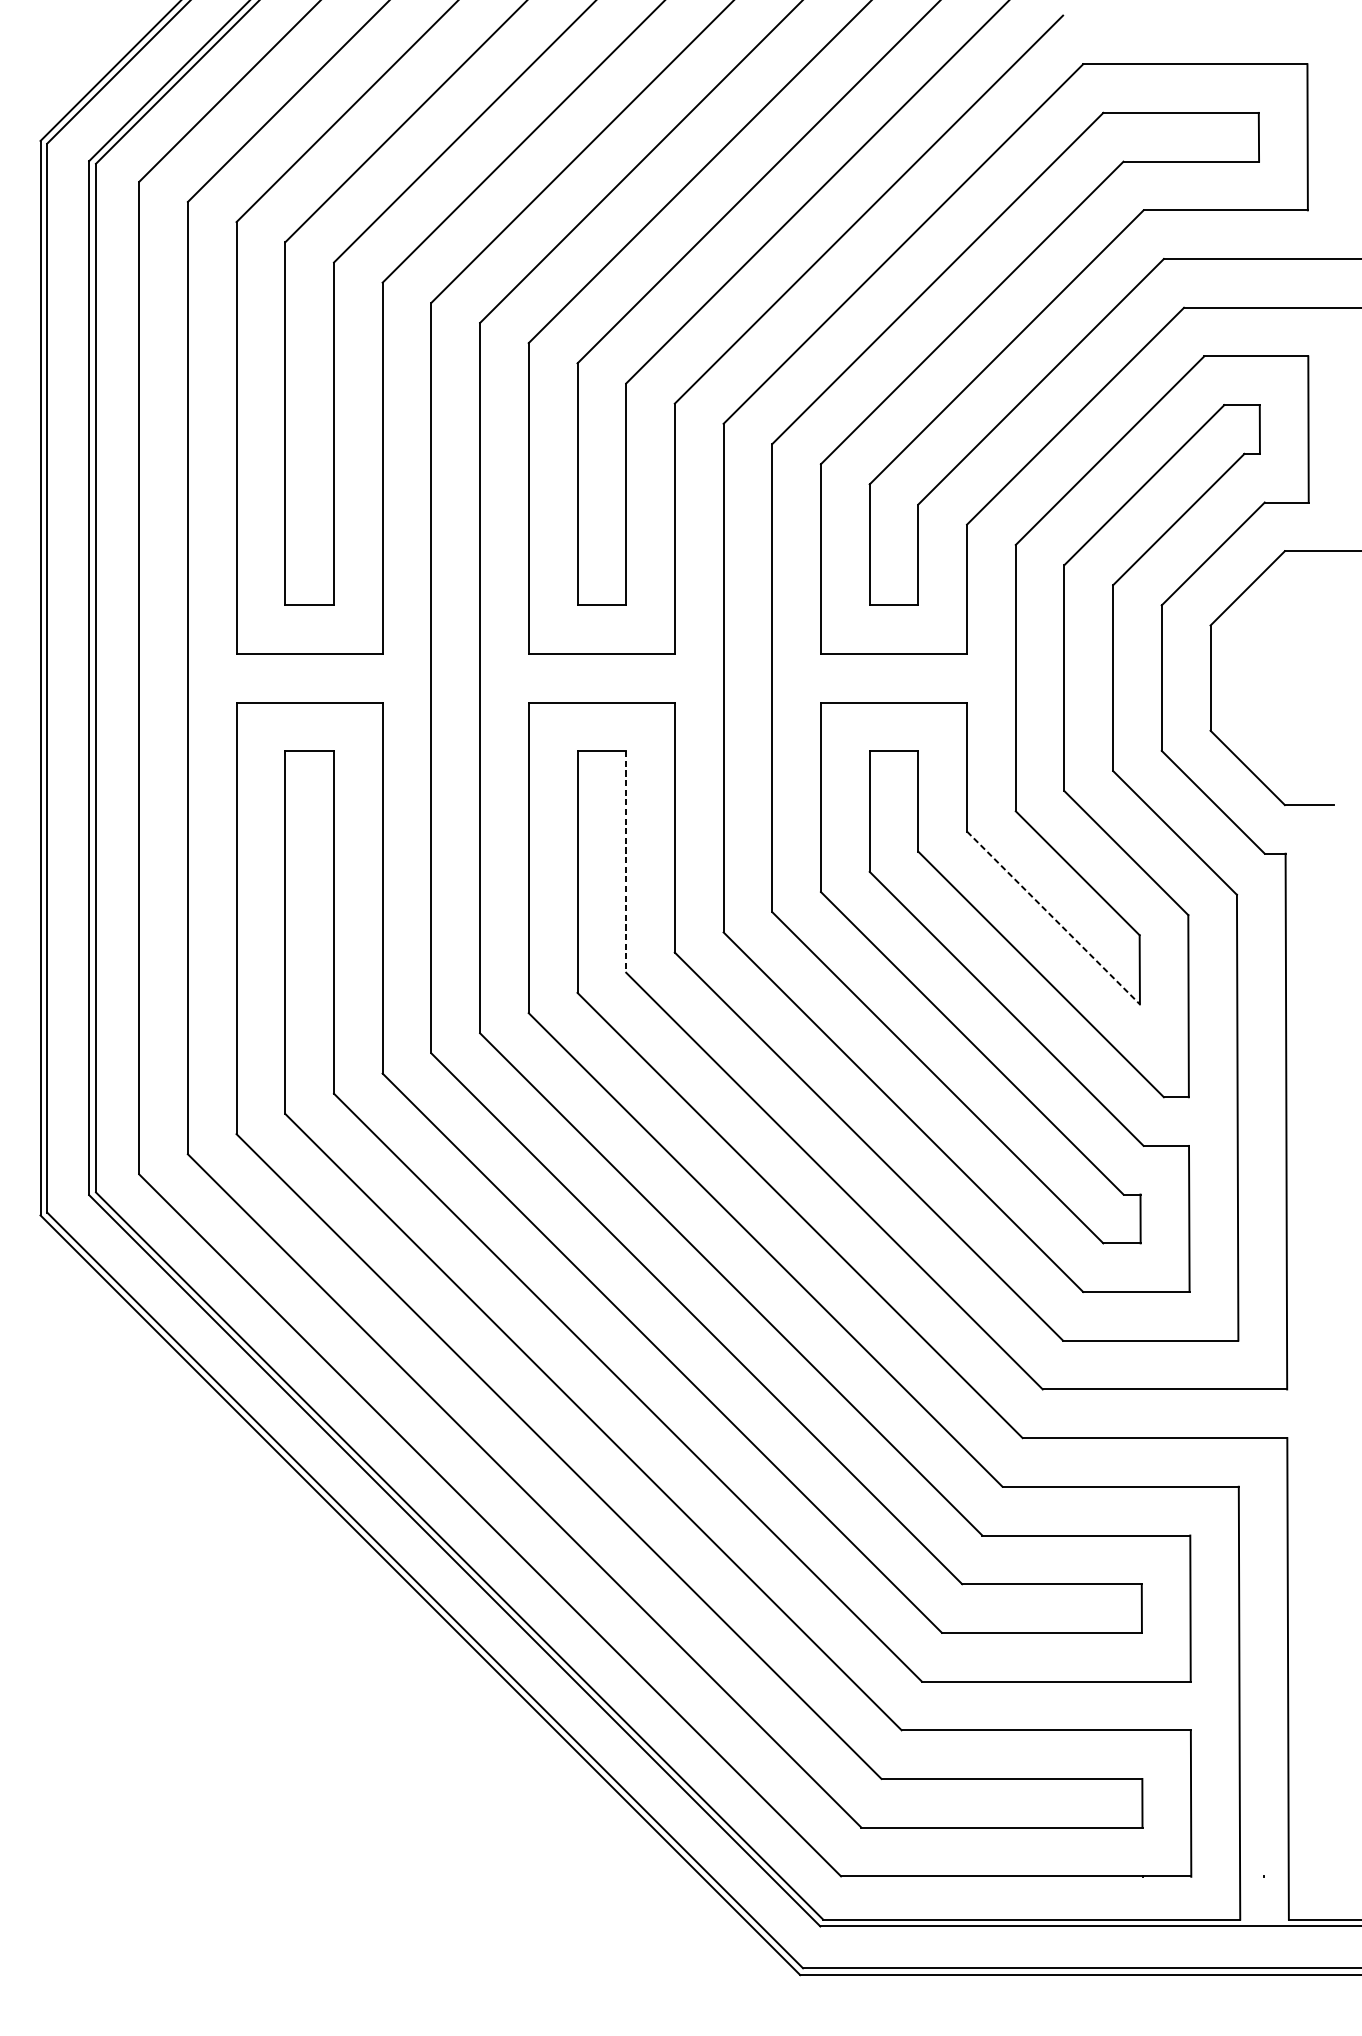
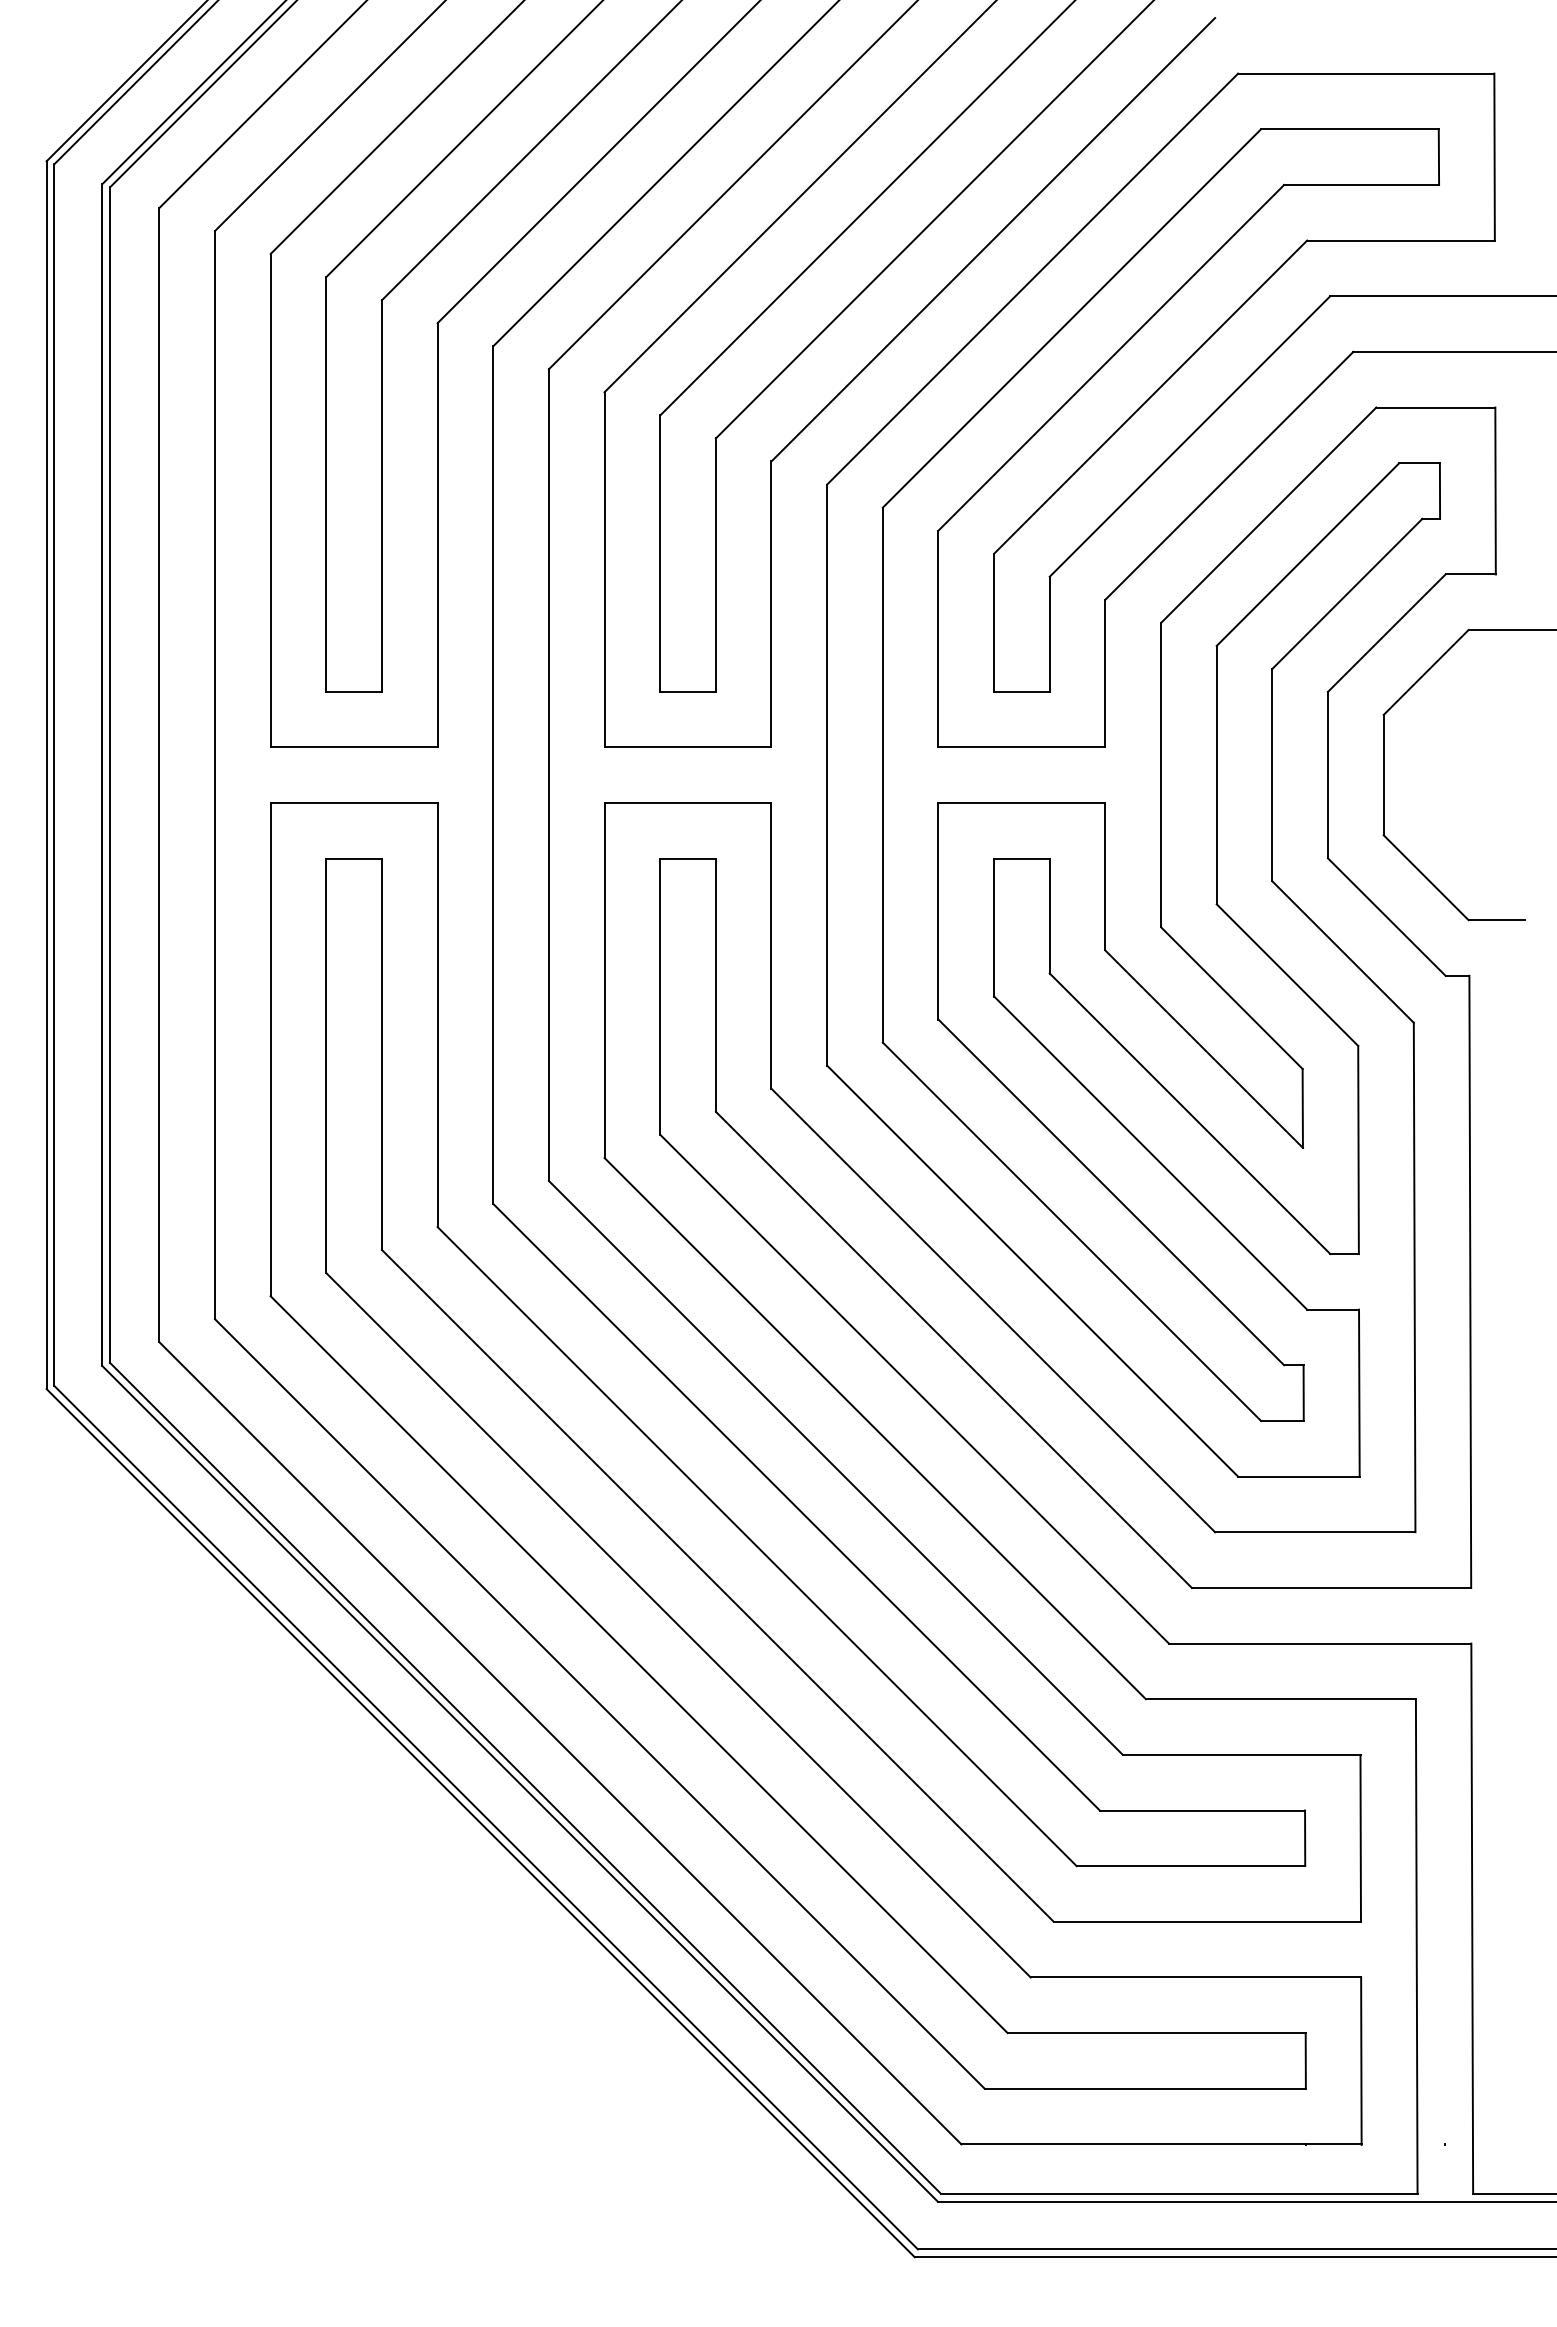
line: (625, 862) -> (715, 985), dashed -> solid
line: (1053, 918) -> (1204, 1049), dashed -> solid

